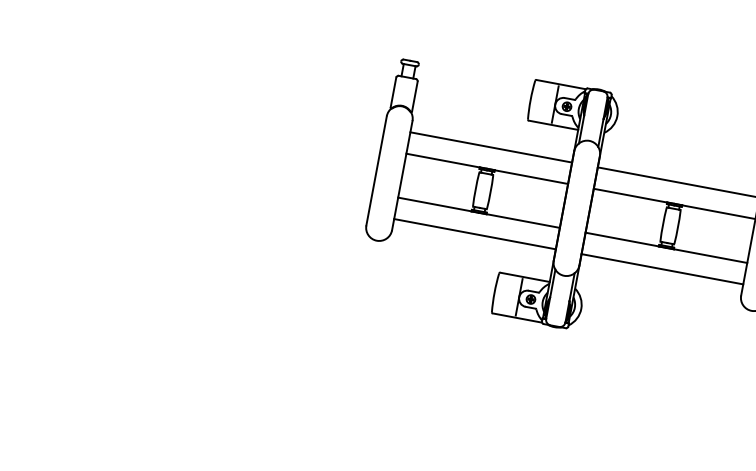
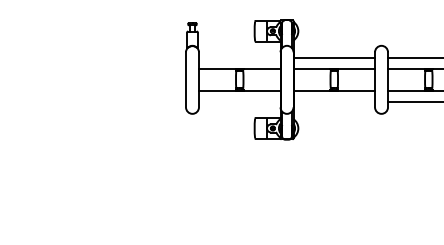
line: (490, 146) -> (239, 57), removed
line: (474, 233) -> (239, 101), removed
line: (662, 268) -> (334, 101), removed

